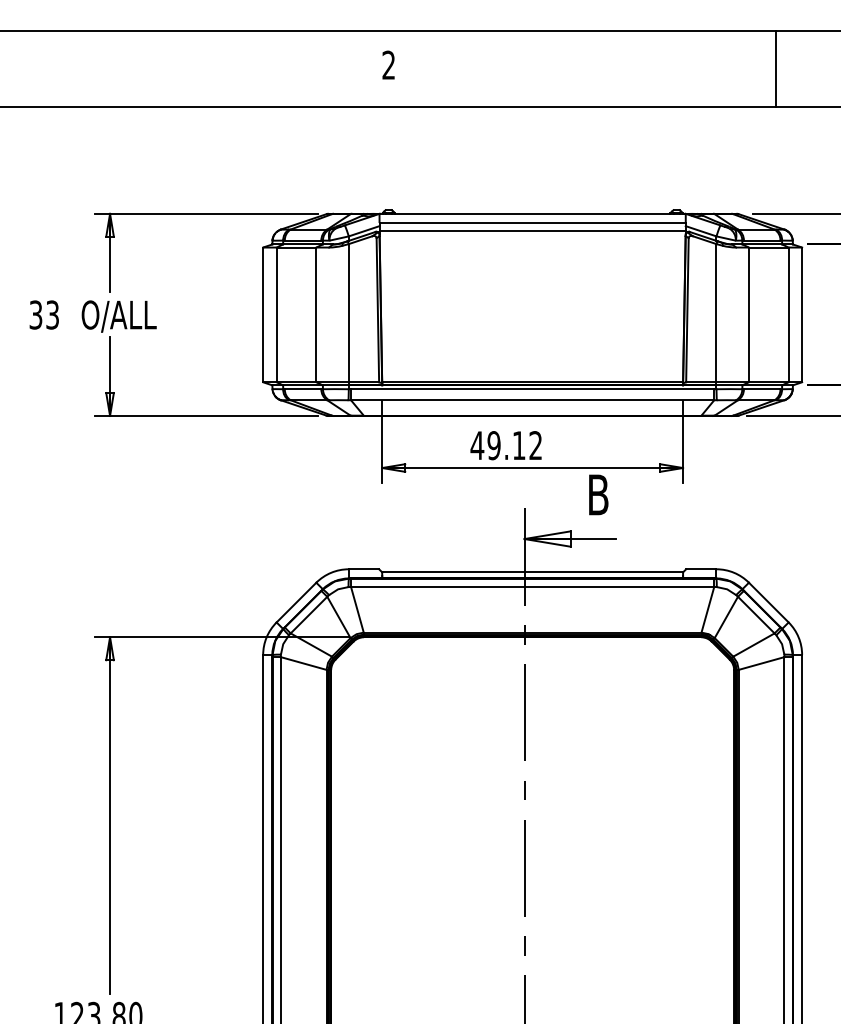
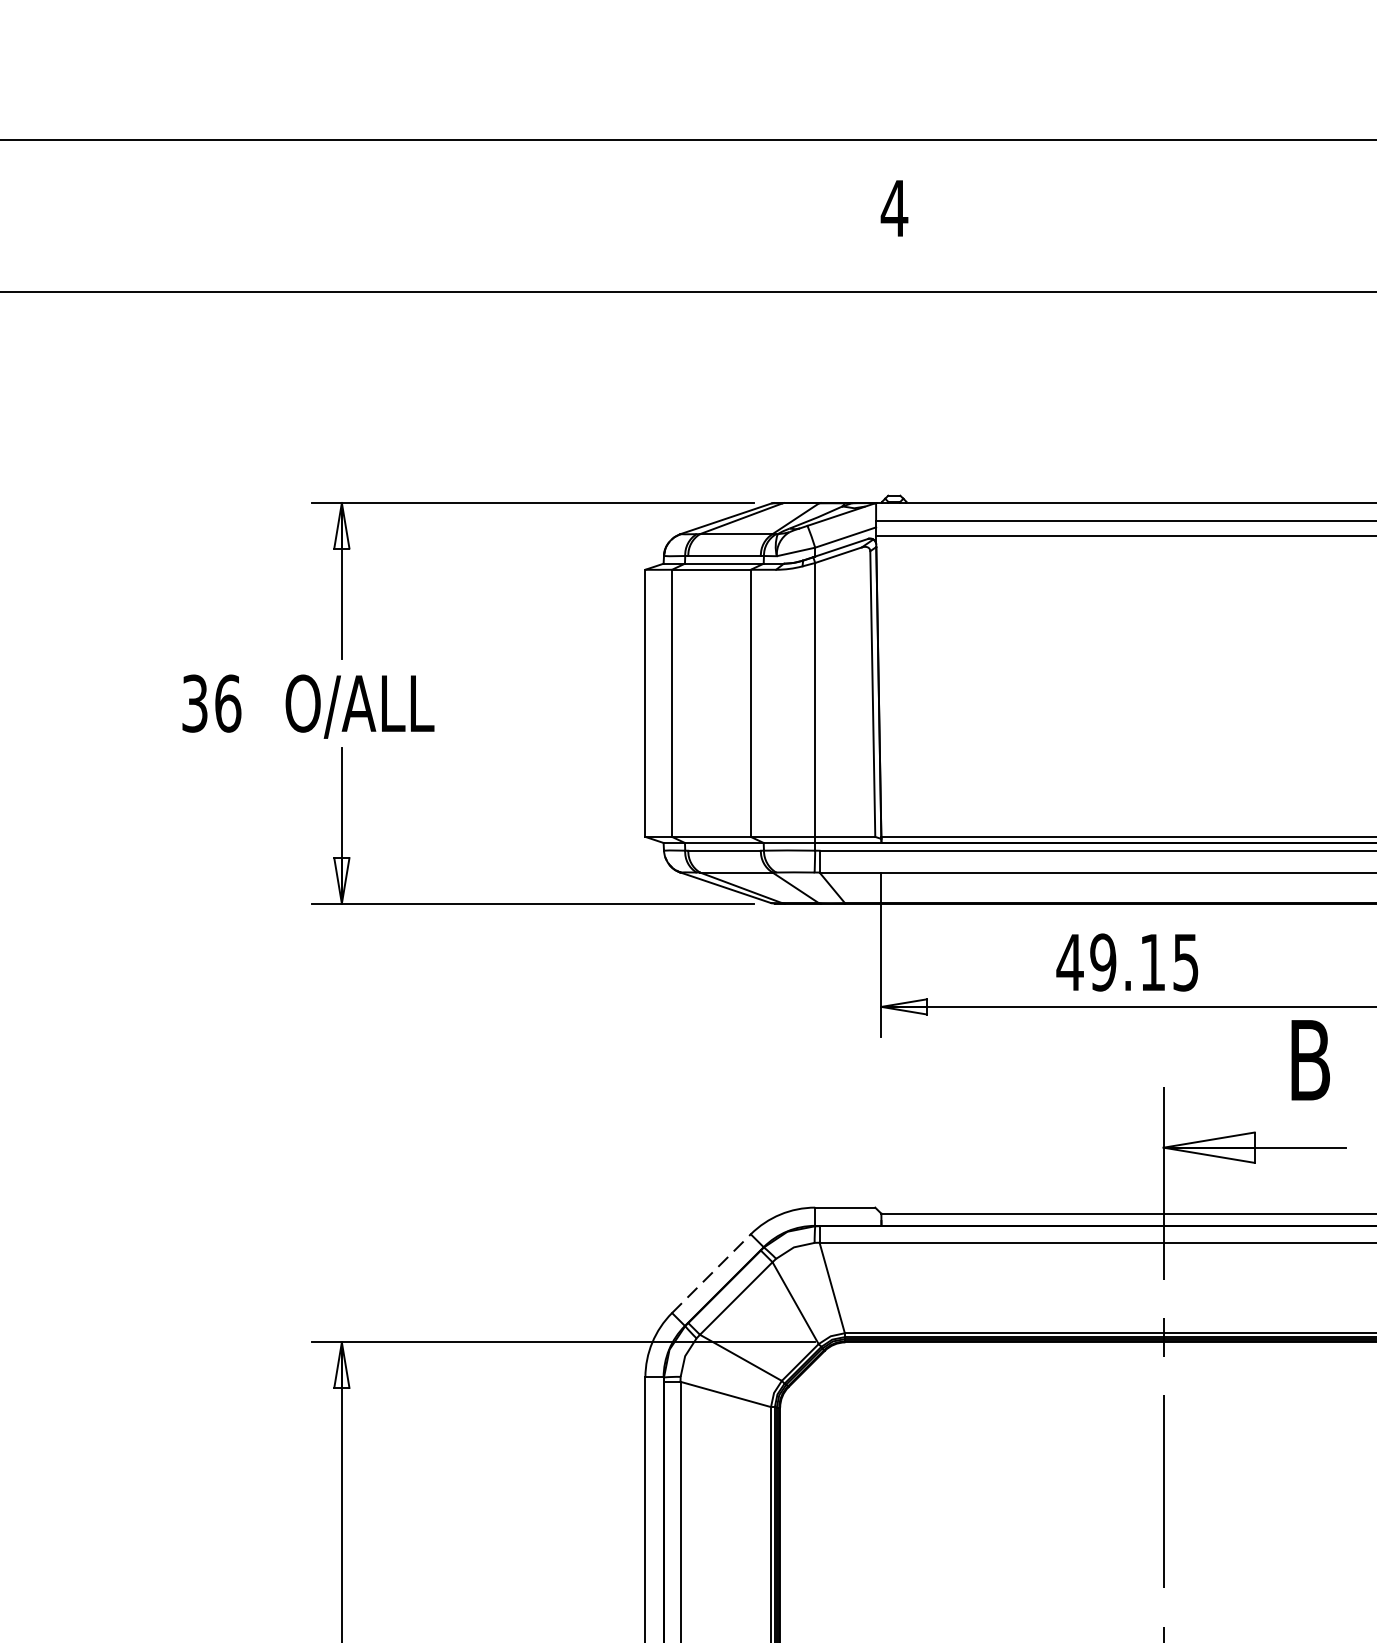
text: (388, 64) -> (893, 206), 2 -> 4
text: (52, 314) -> (227, 702), 33 -> 36
text: (535, 445) -> (1185, 962), 49.12 -> 49.15
line: (296, 602) -> (711, 1273), solid -> dashed

